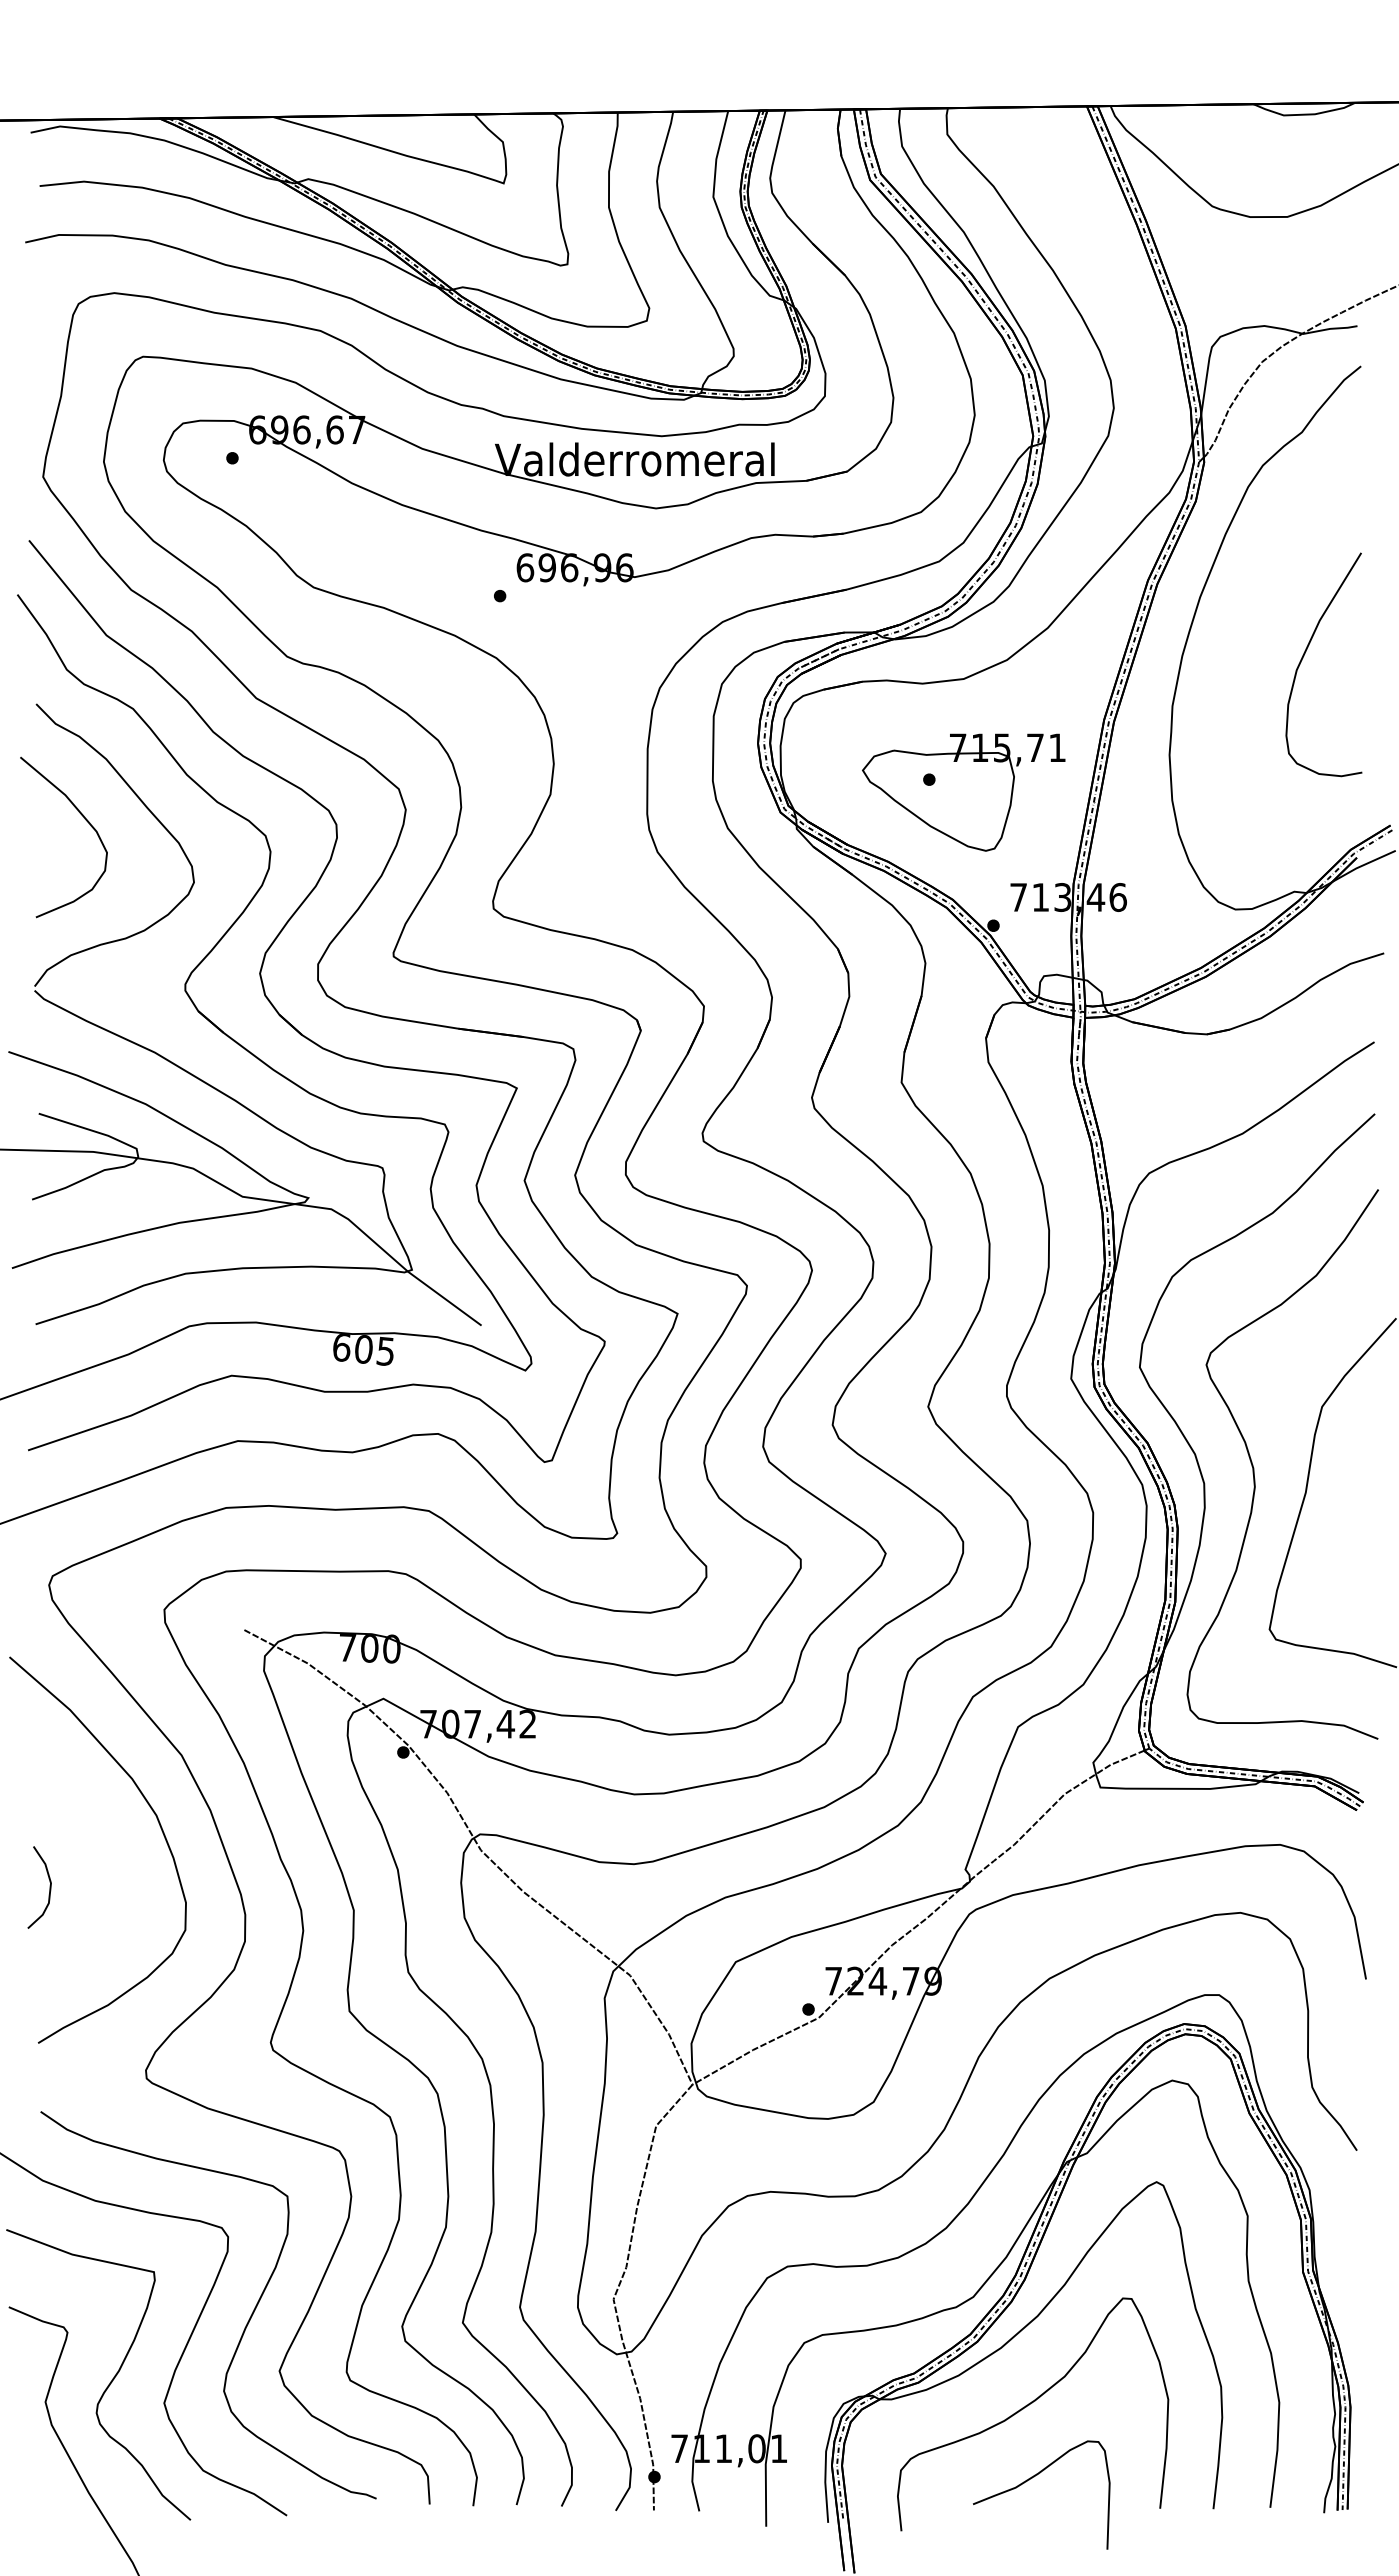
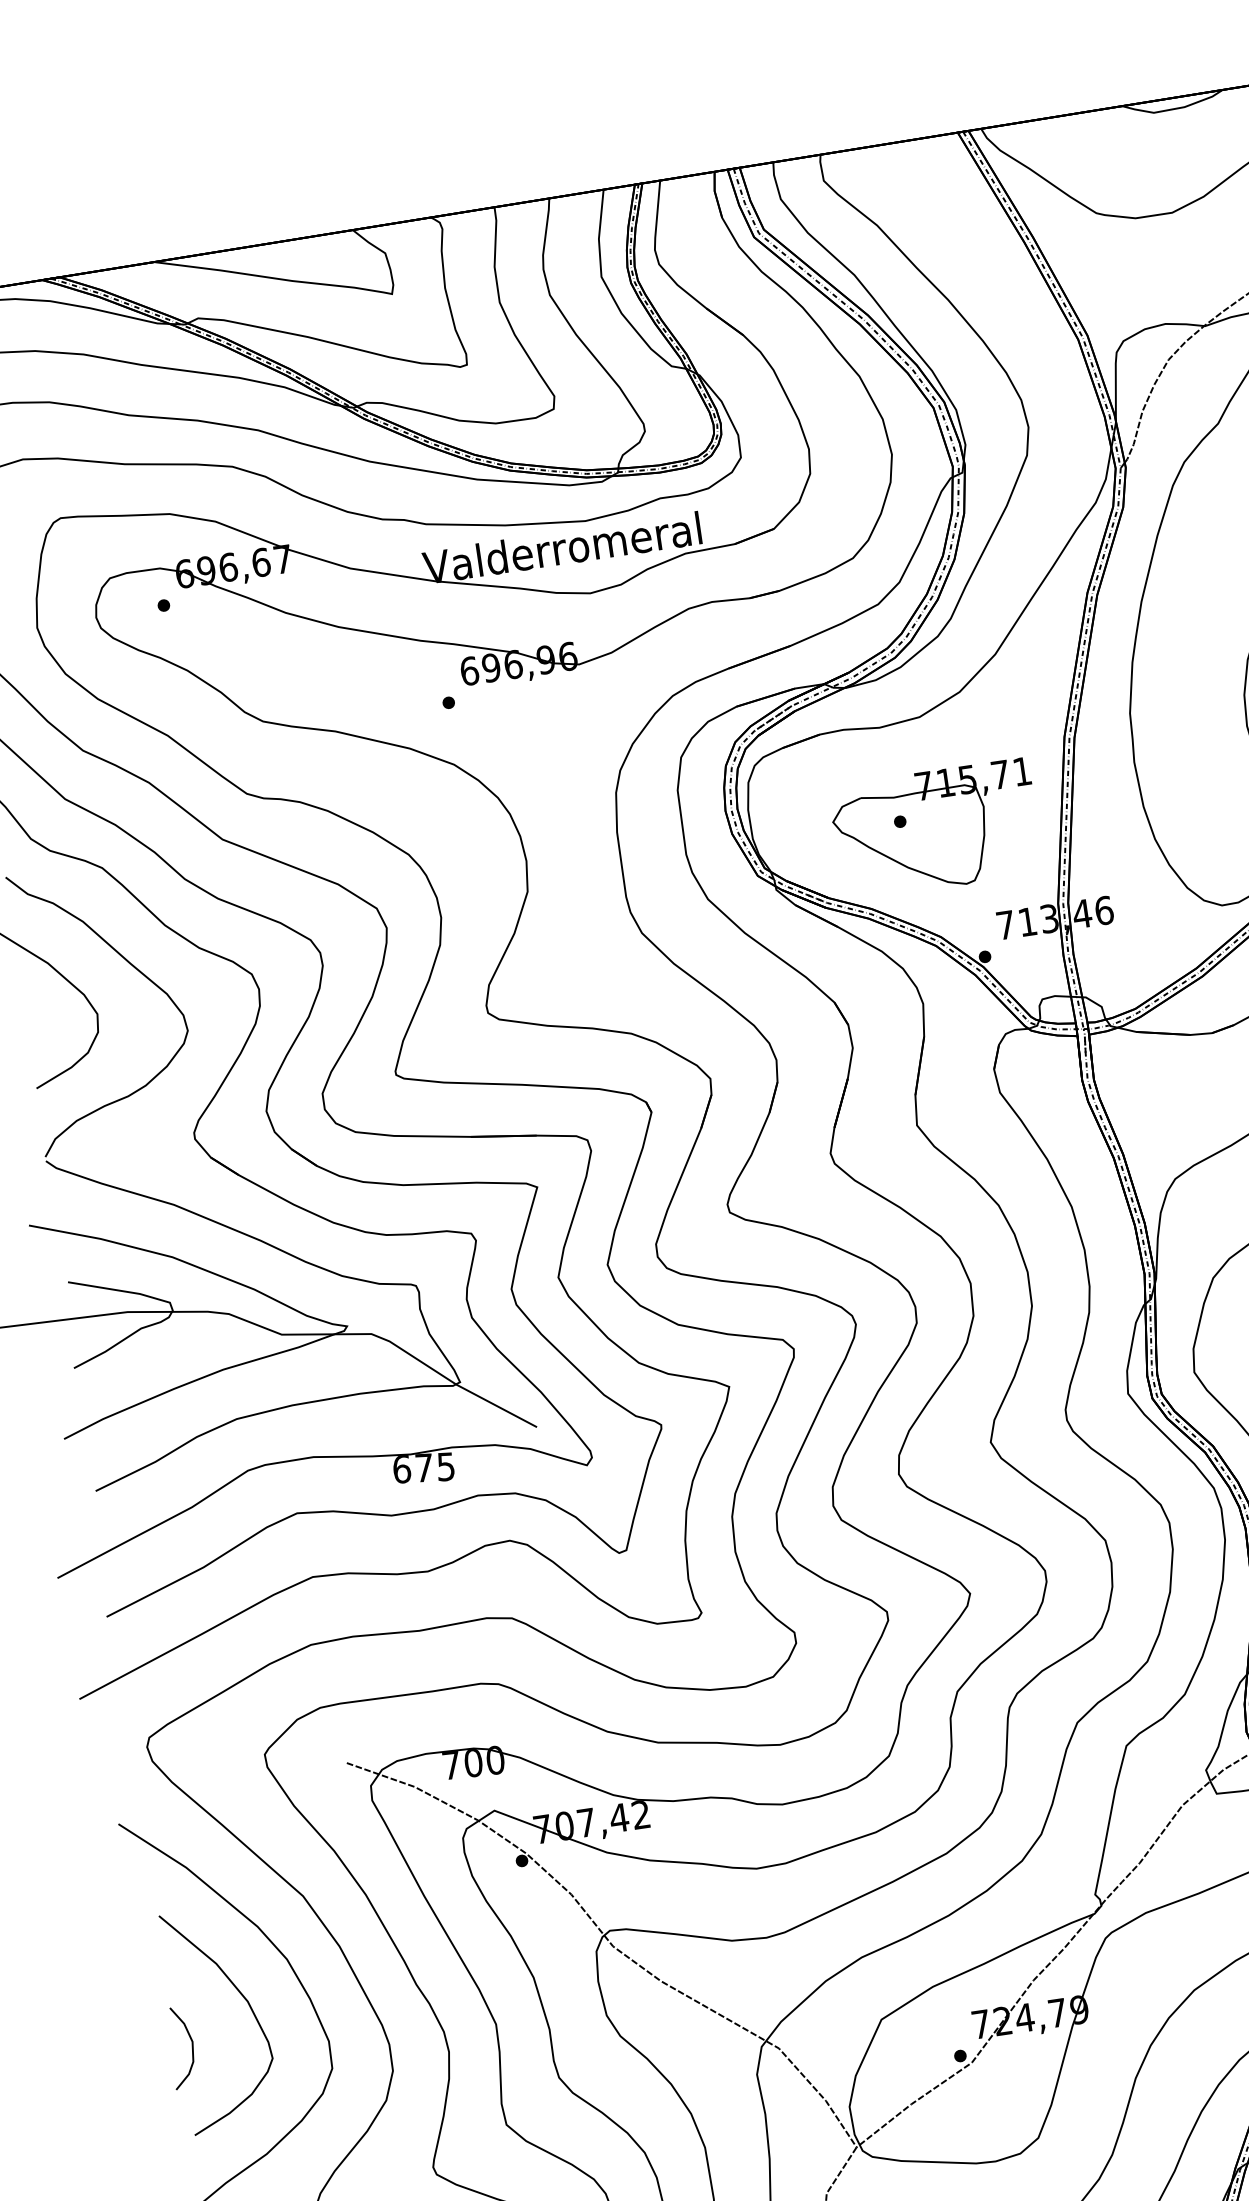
text: (364, 1349) -> (424, 1467), 605 -> 675
curve: (109, 1850) -> (245, 2000), added

